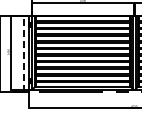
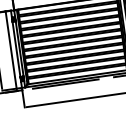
line: (24, 53) -> (11, 50), dashed -> solid

